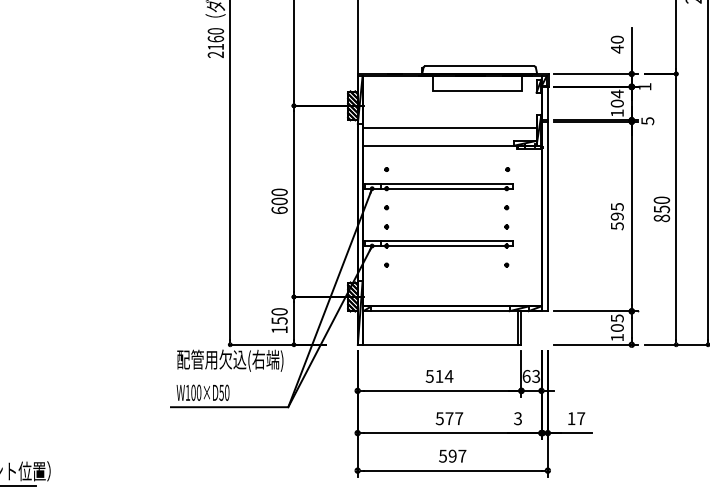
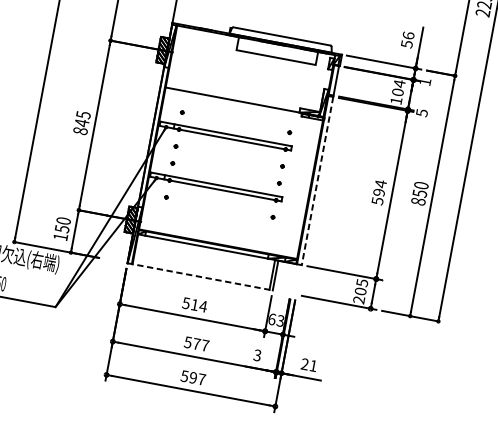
text: (616, 44) -> (407, 39), 40 -> 56
line: (449, 127) -> (245, 85), removed
text: (279, 201) -> (81, 123), 600 -> 845
text: (617, 206) -> (380, 183), 595 -> 594
line: (547, 216) -> (317, 180), solid -> dashed
text: (616, 337) -> (358, 299), 105 -> 205
line: (439, 344) -> (200, 276), solid -> dashed
text: (576, 418) -> (309, 364), 17 -> 21

